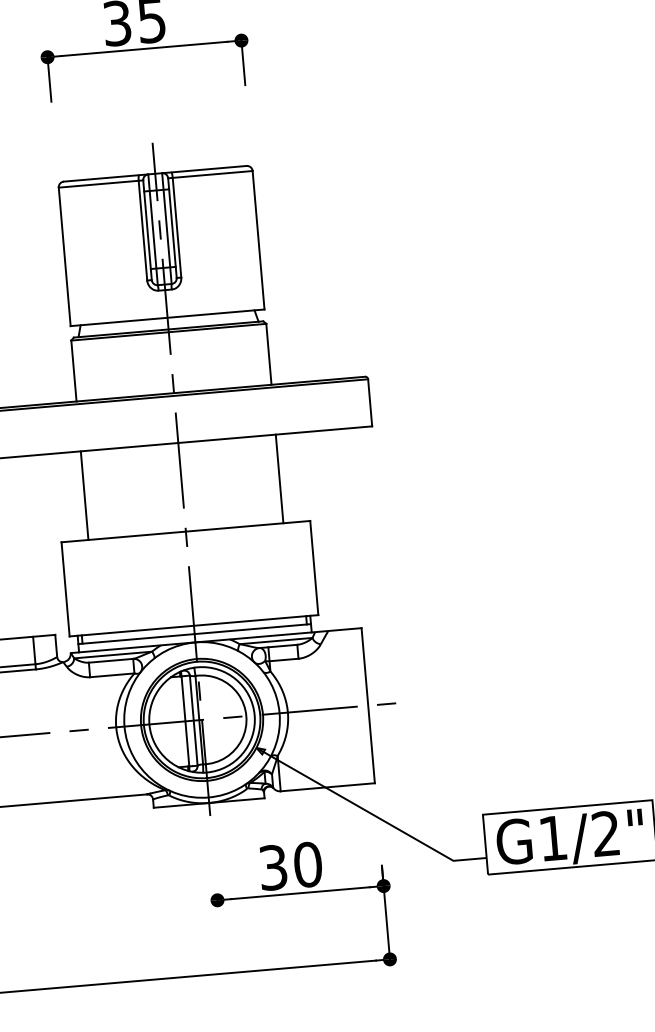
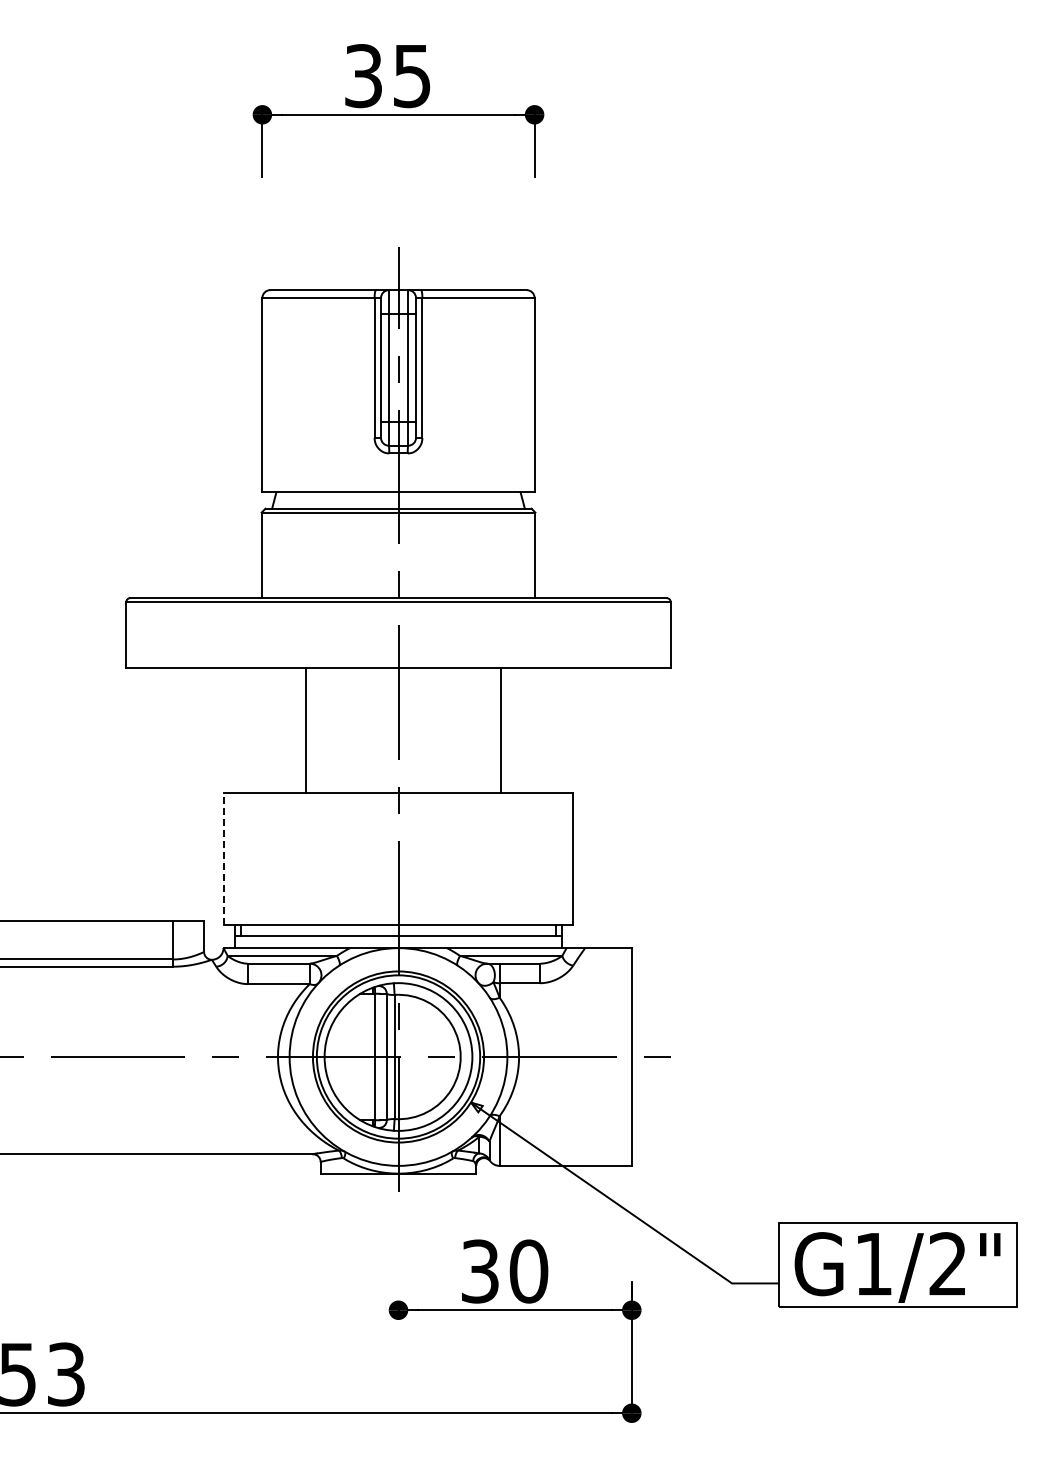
line: (279, 479) -> (501, 730), moved
line: (84, 495) -> (305, 730), moved
line: (65, 589) -> (223, 858), solid -> dashed

